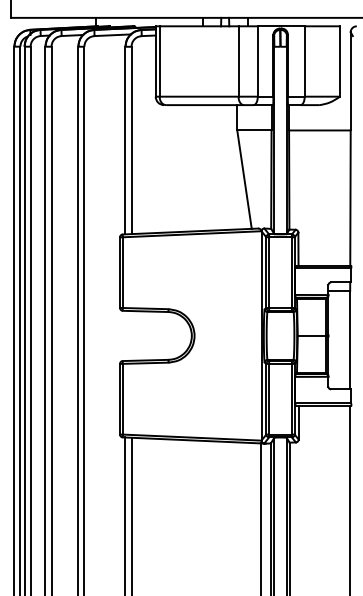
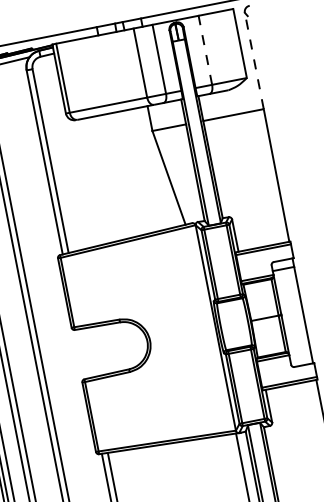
line: (304, 61) -> (205, 50), solid -> dashed
line: (350, 80) -> (253, 60), solid -> dashed

